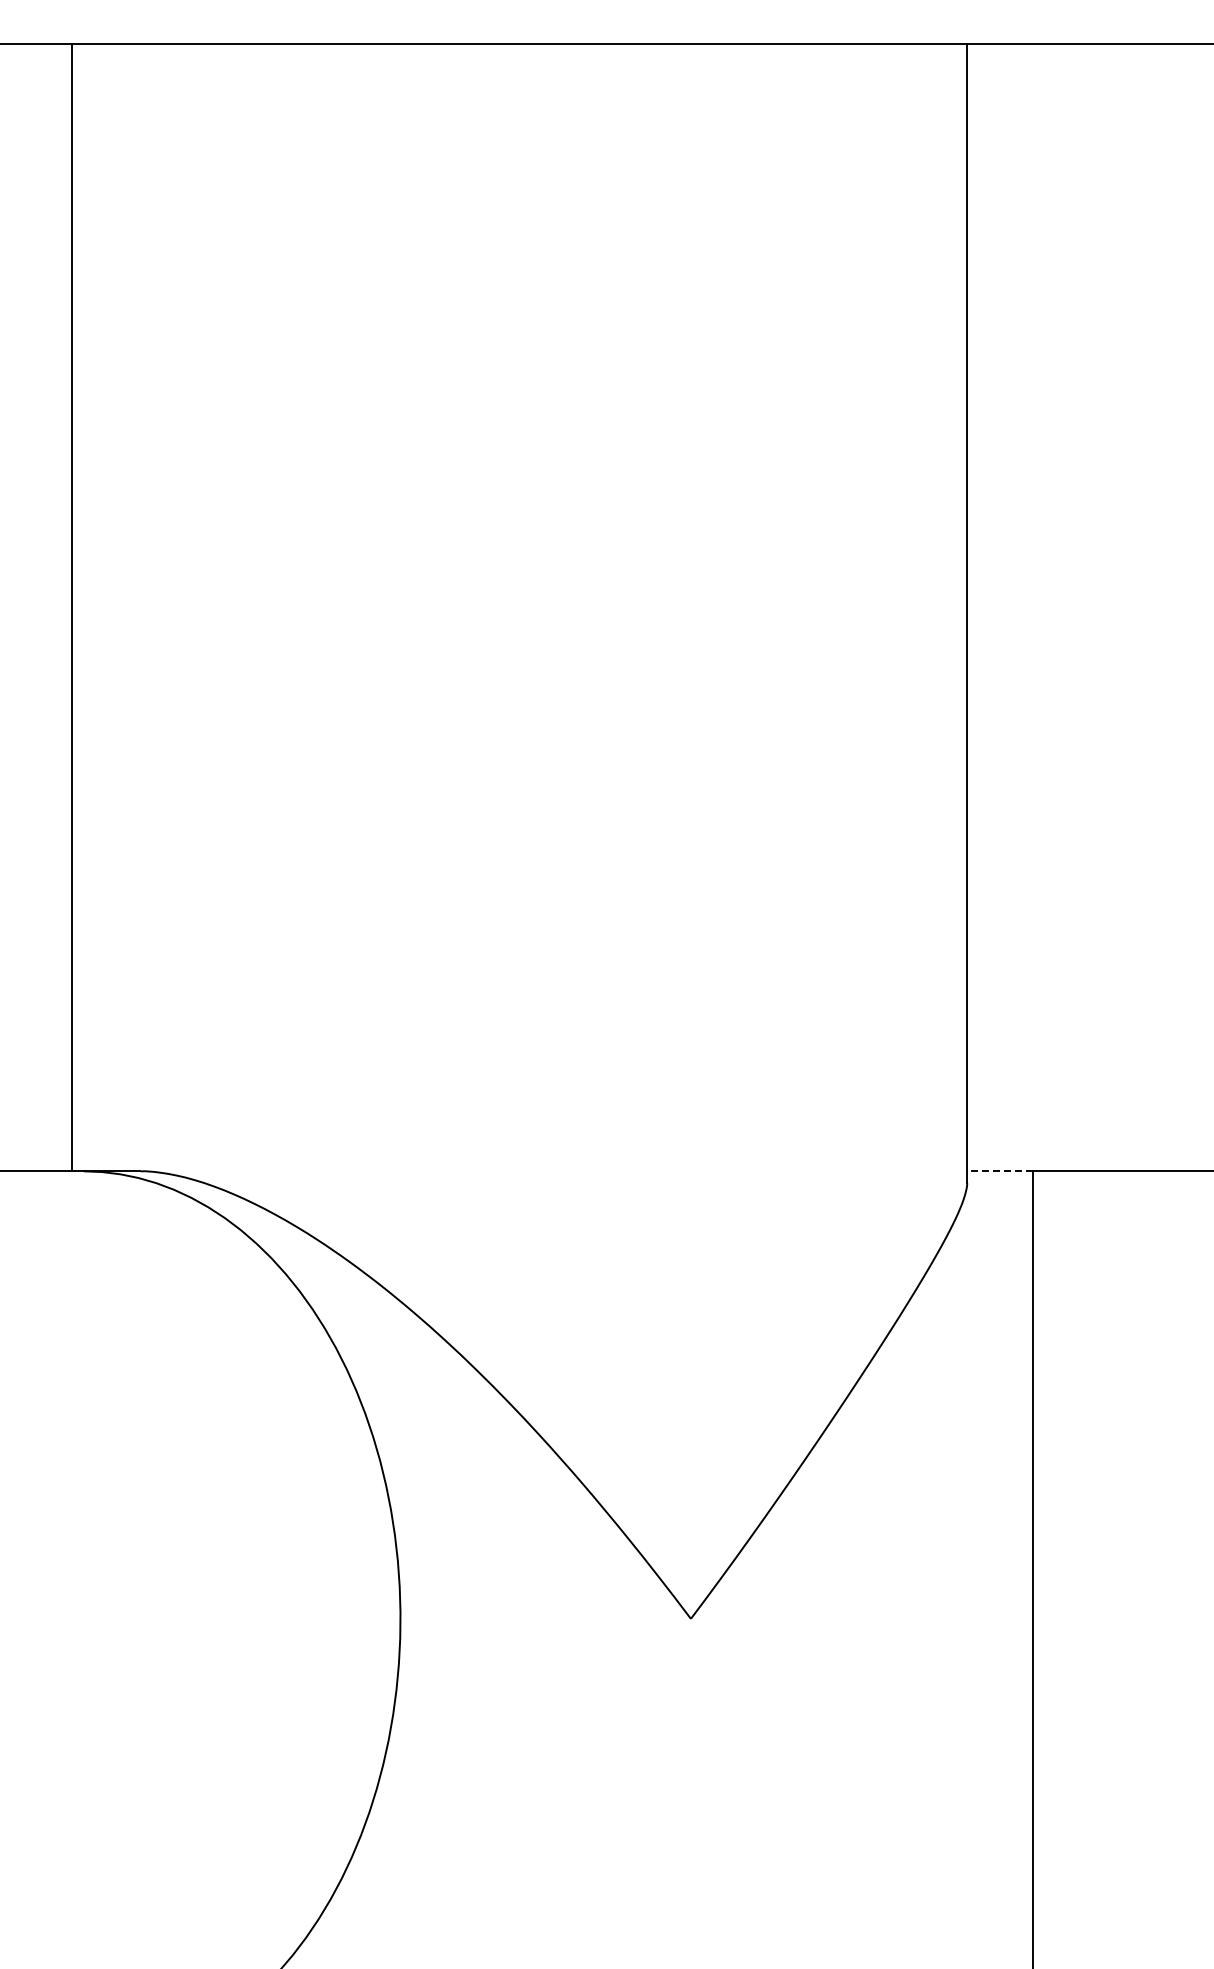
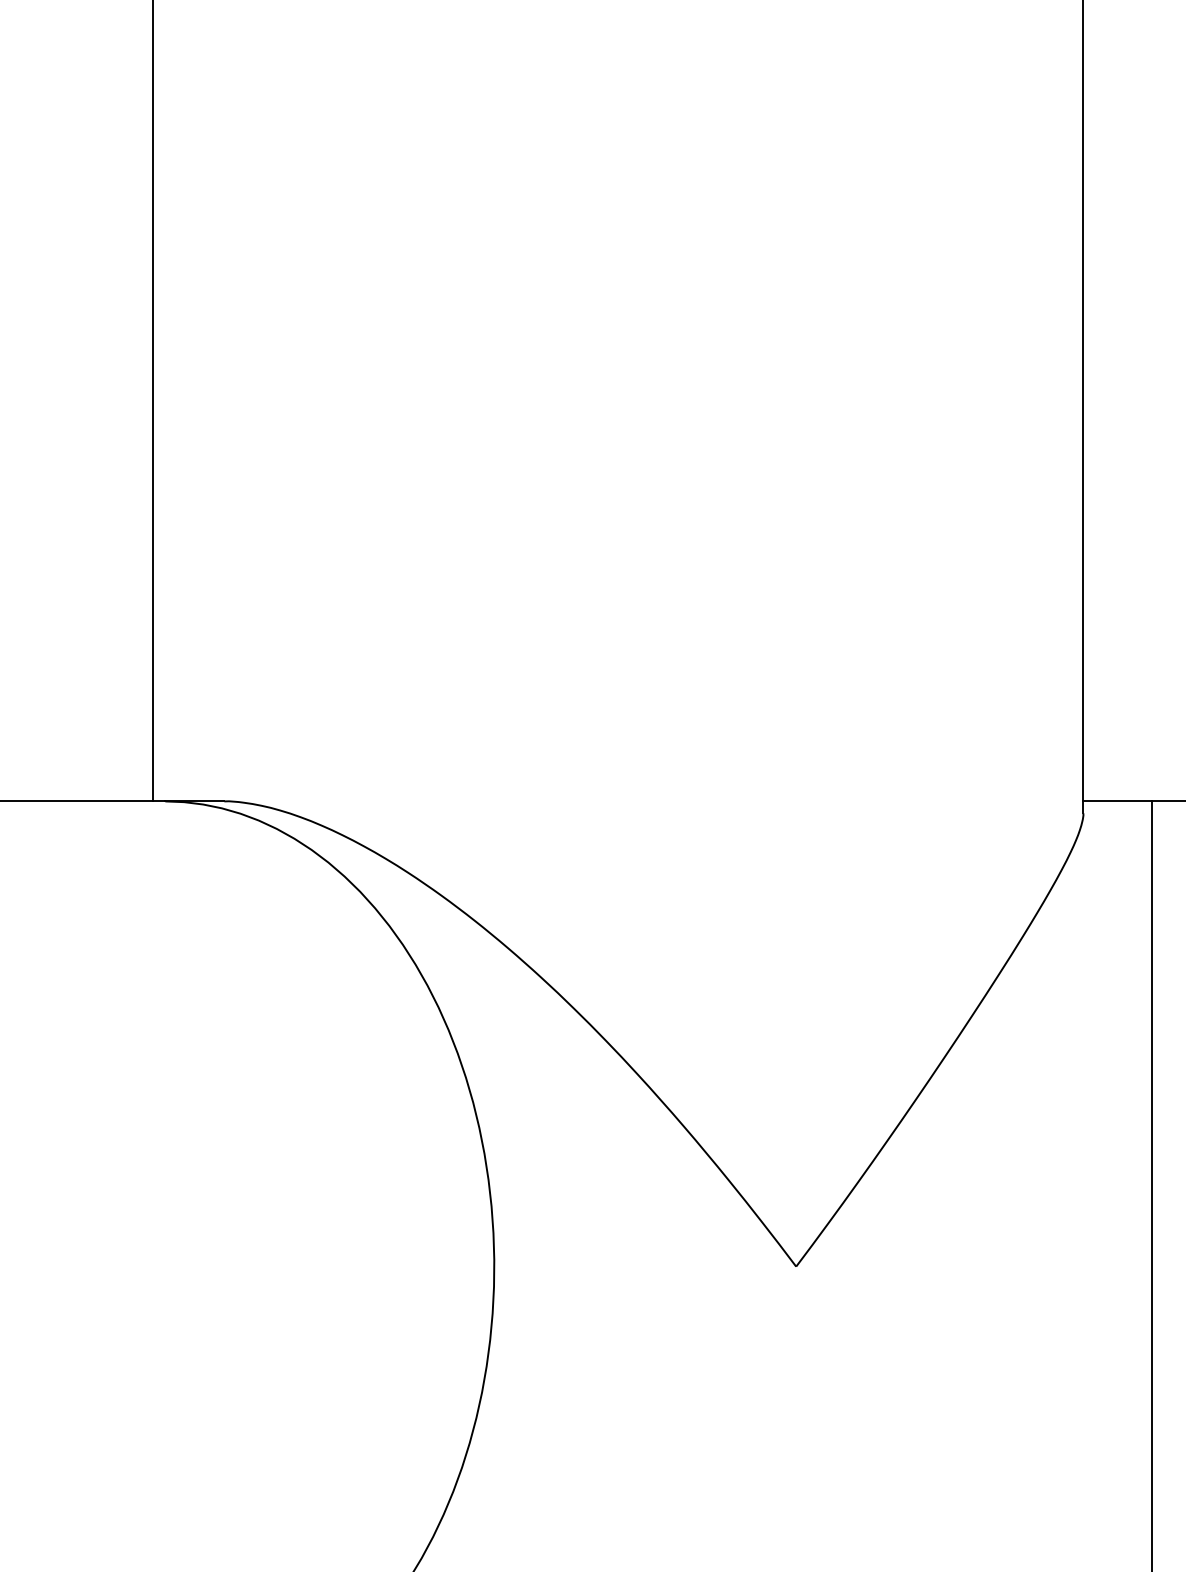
line: (999, 1171) -> (1117, 801), dashed -> solid

